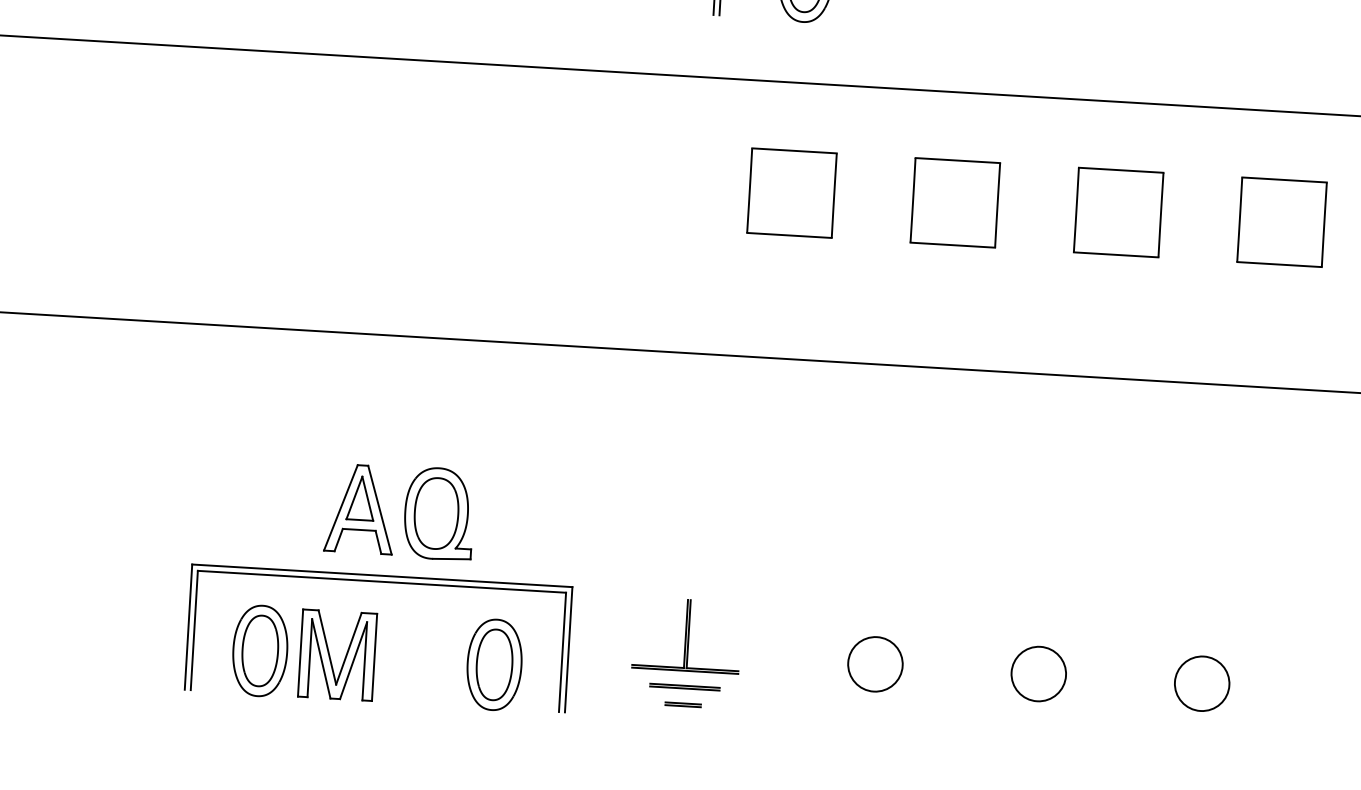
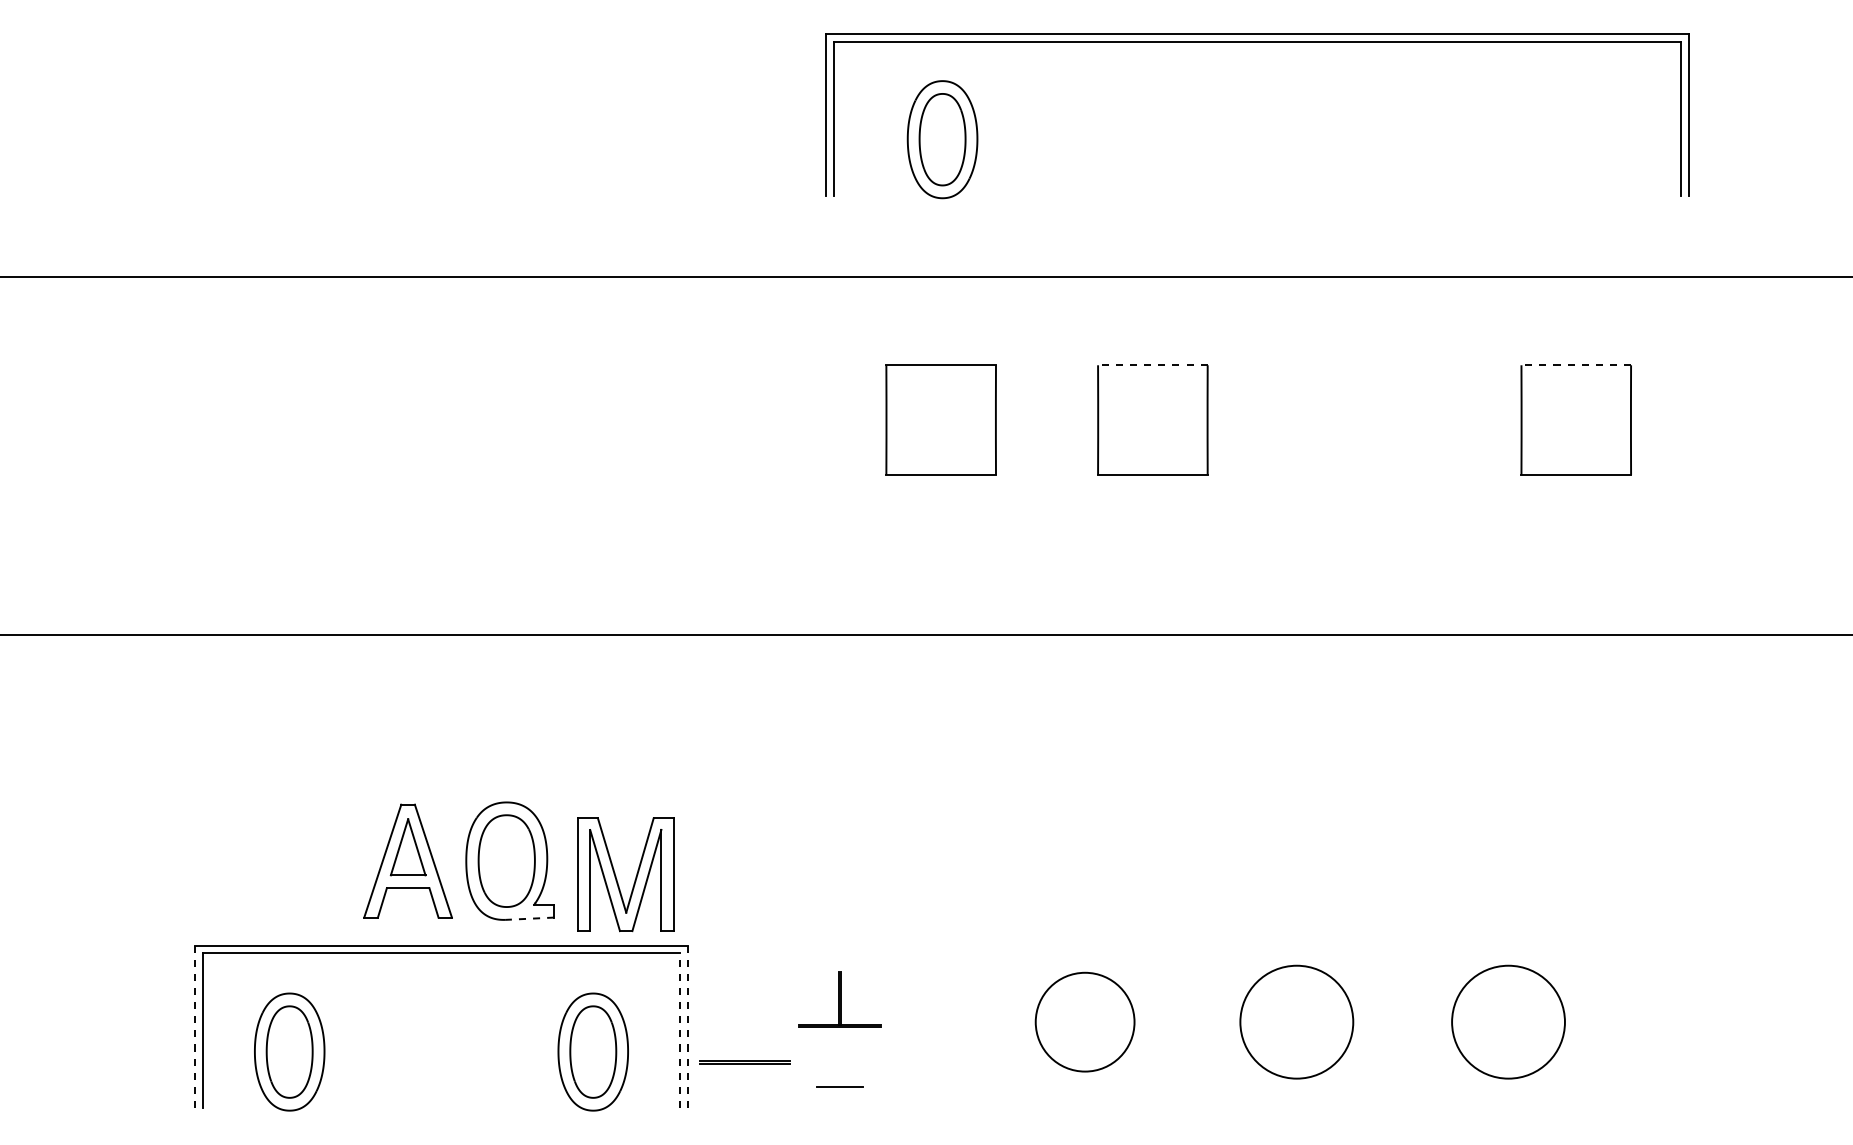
line: (957, 160) -> (1152, 365), solid -> dashed
line: (1284, 180) -> (1576, 365), solid -> dashed
part: (1118, 212) -> (1364, 419), removed
line: (451, 558) -> (529, 918), solid -> dashed
line: (188, 627) -> (195, 1027), solid -> dashed
part: (687, 634) -> (839, 998), size x0.6
line: (568, 649) -> (687, 1026), solid -> dashed
line: (562, 652) -> (680, 1030), solid -> dashed
part: (330, 656) -> (616, 876), moved
circle: (875, 663) -> (1084, 1021), size x1.4
circle: (1038, 673) -> (1296, 1021), size x1.6
circle: (1202, 683) -> (1508, 1021), size x1.6
line: (684, 686) -> (744, 1061), moved
line: (682, 705) -> (839, 1090), removed

